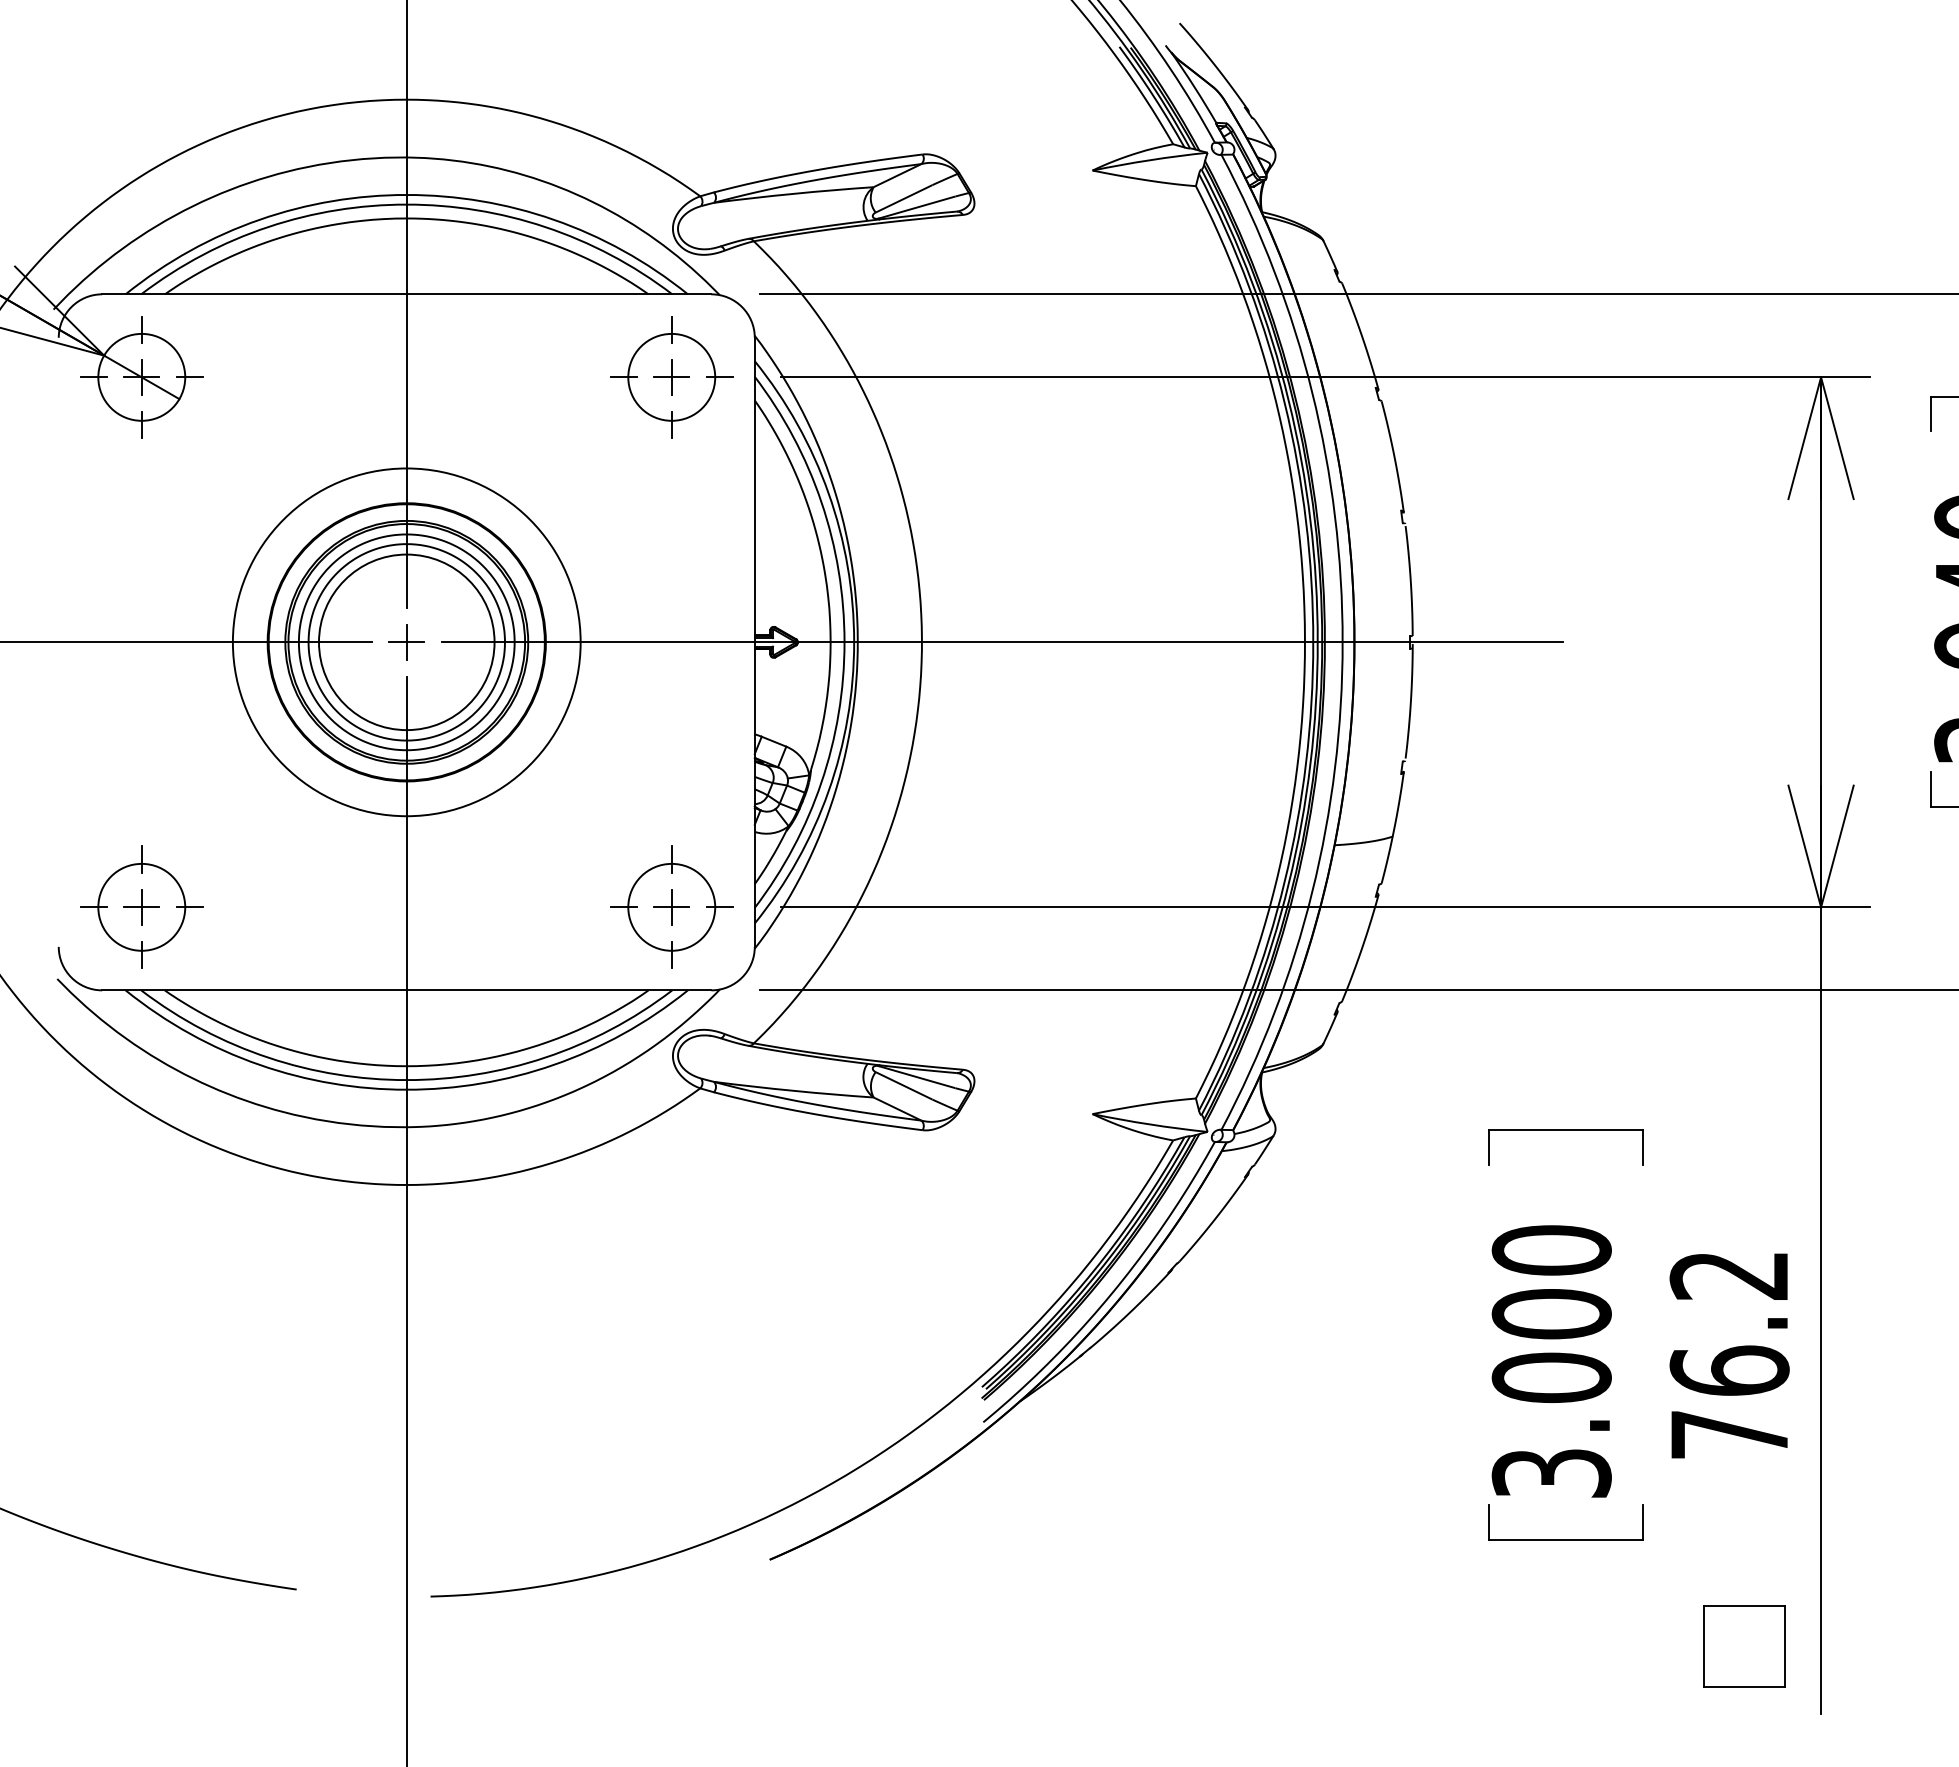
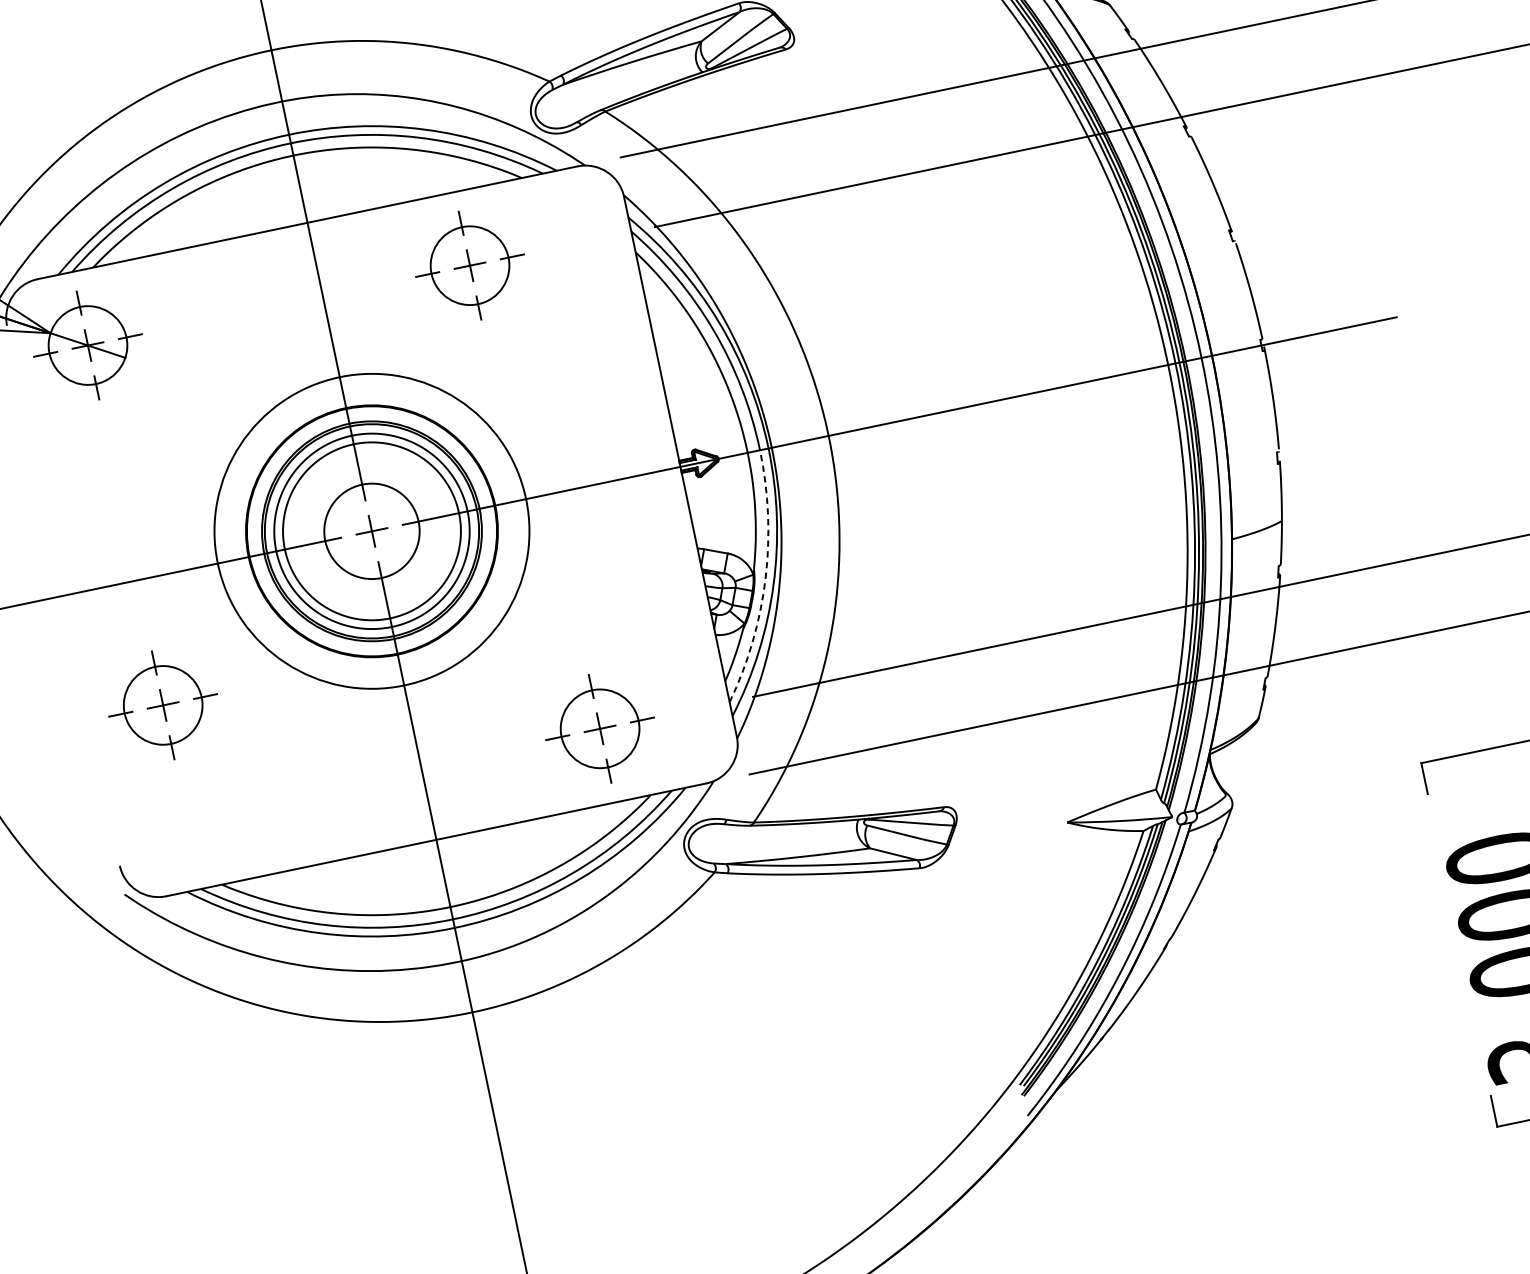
part: (671, 377) -> (469, 265), moved
circle: (406, 642) -> (371, 531), size x0.6
arc: (821, 782) -> (765, 578), solid -> dashed
part: (141, 906) -> (162, 704), moved
part: (671, 906) -> (599, 728), moved

